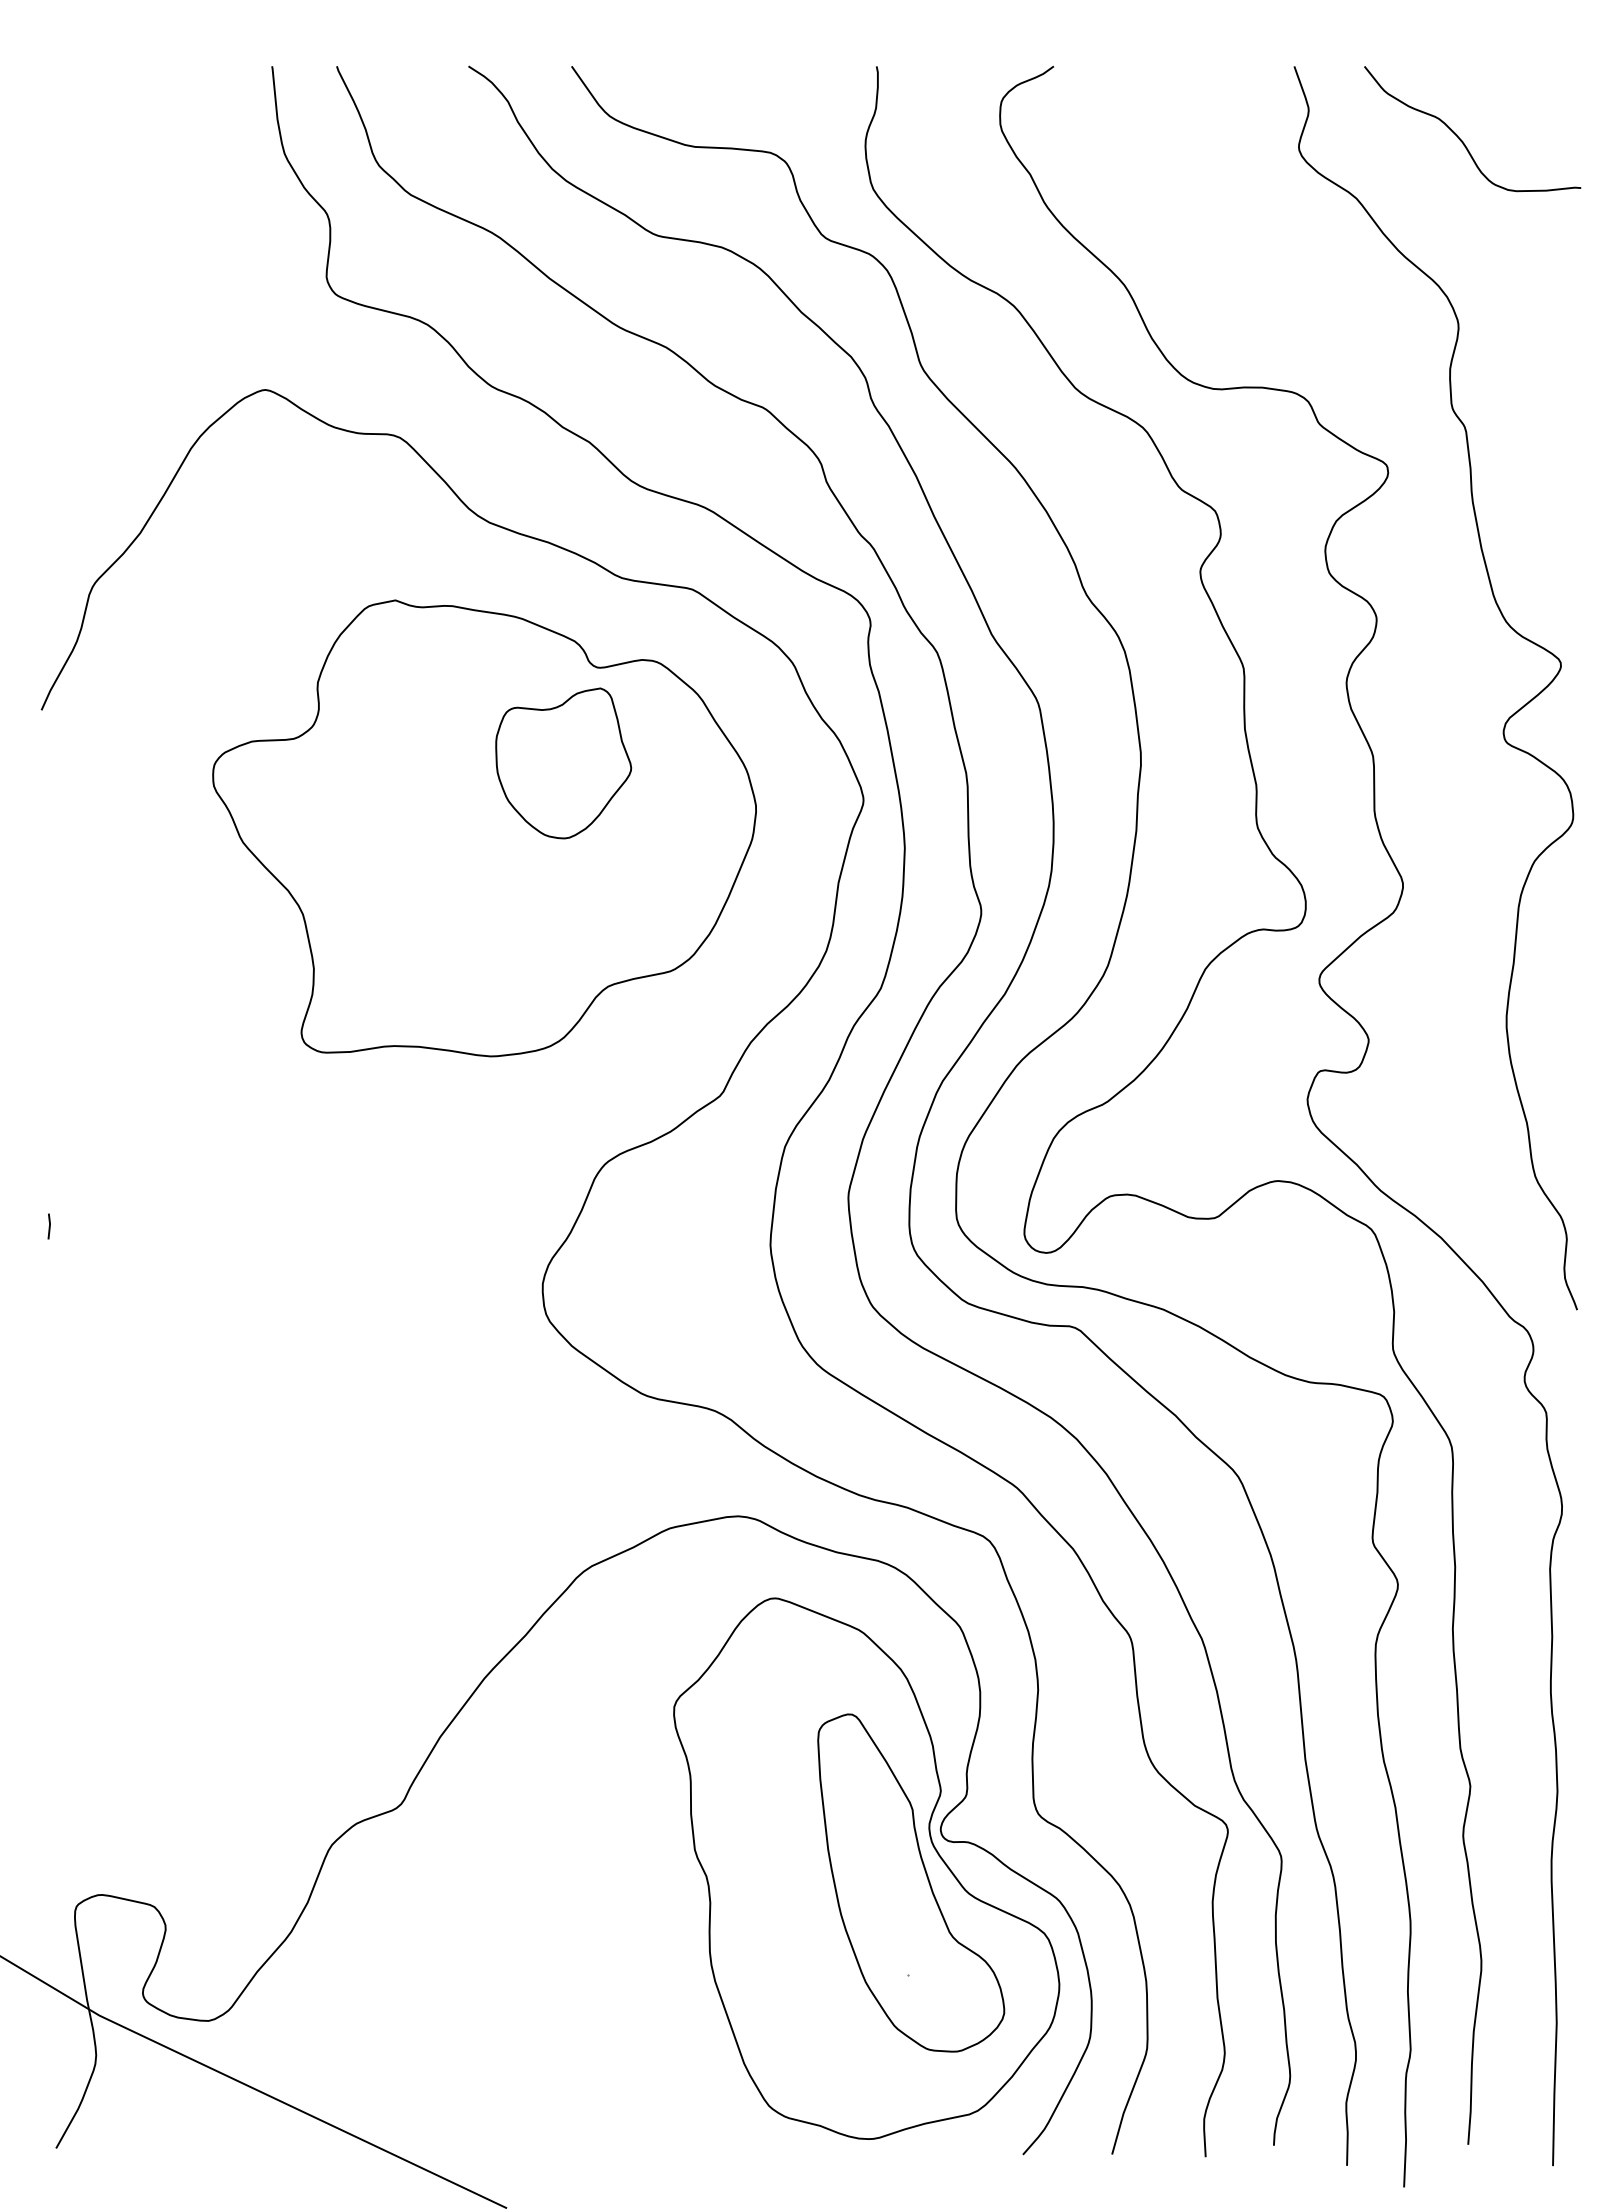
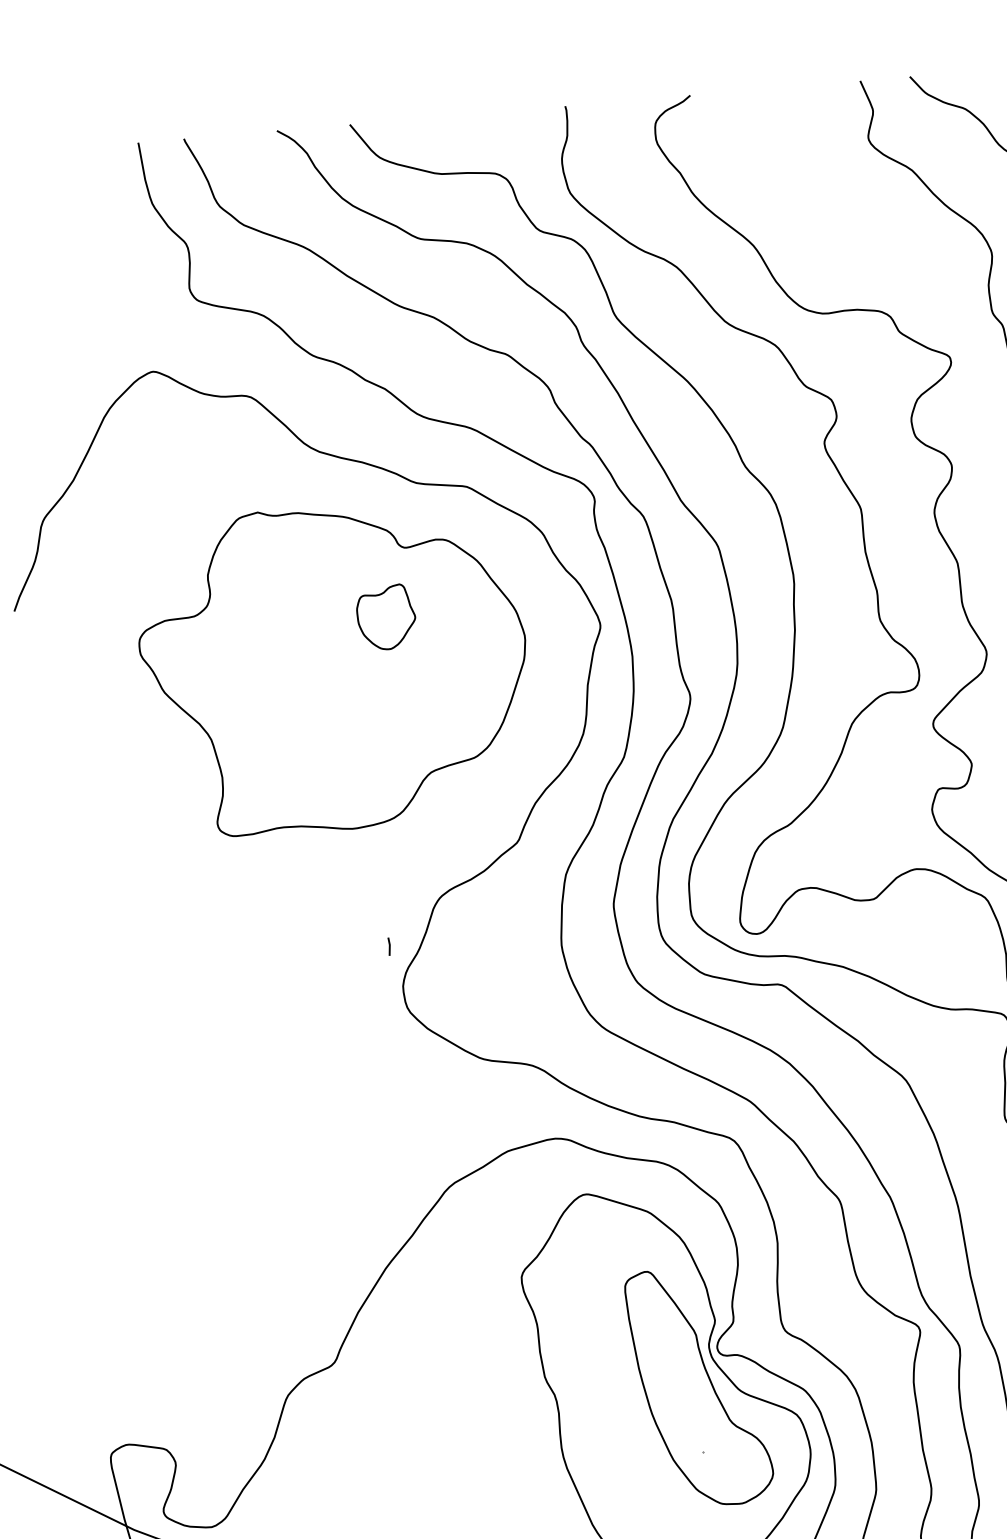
part: (563, 763) -> (386, 617), size x0.6
line: (48, 1226) -> (388, 946), moved

